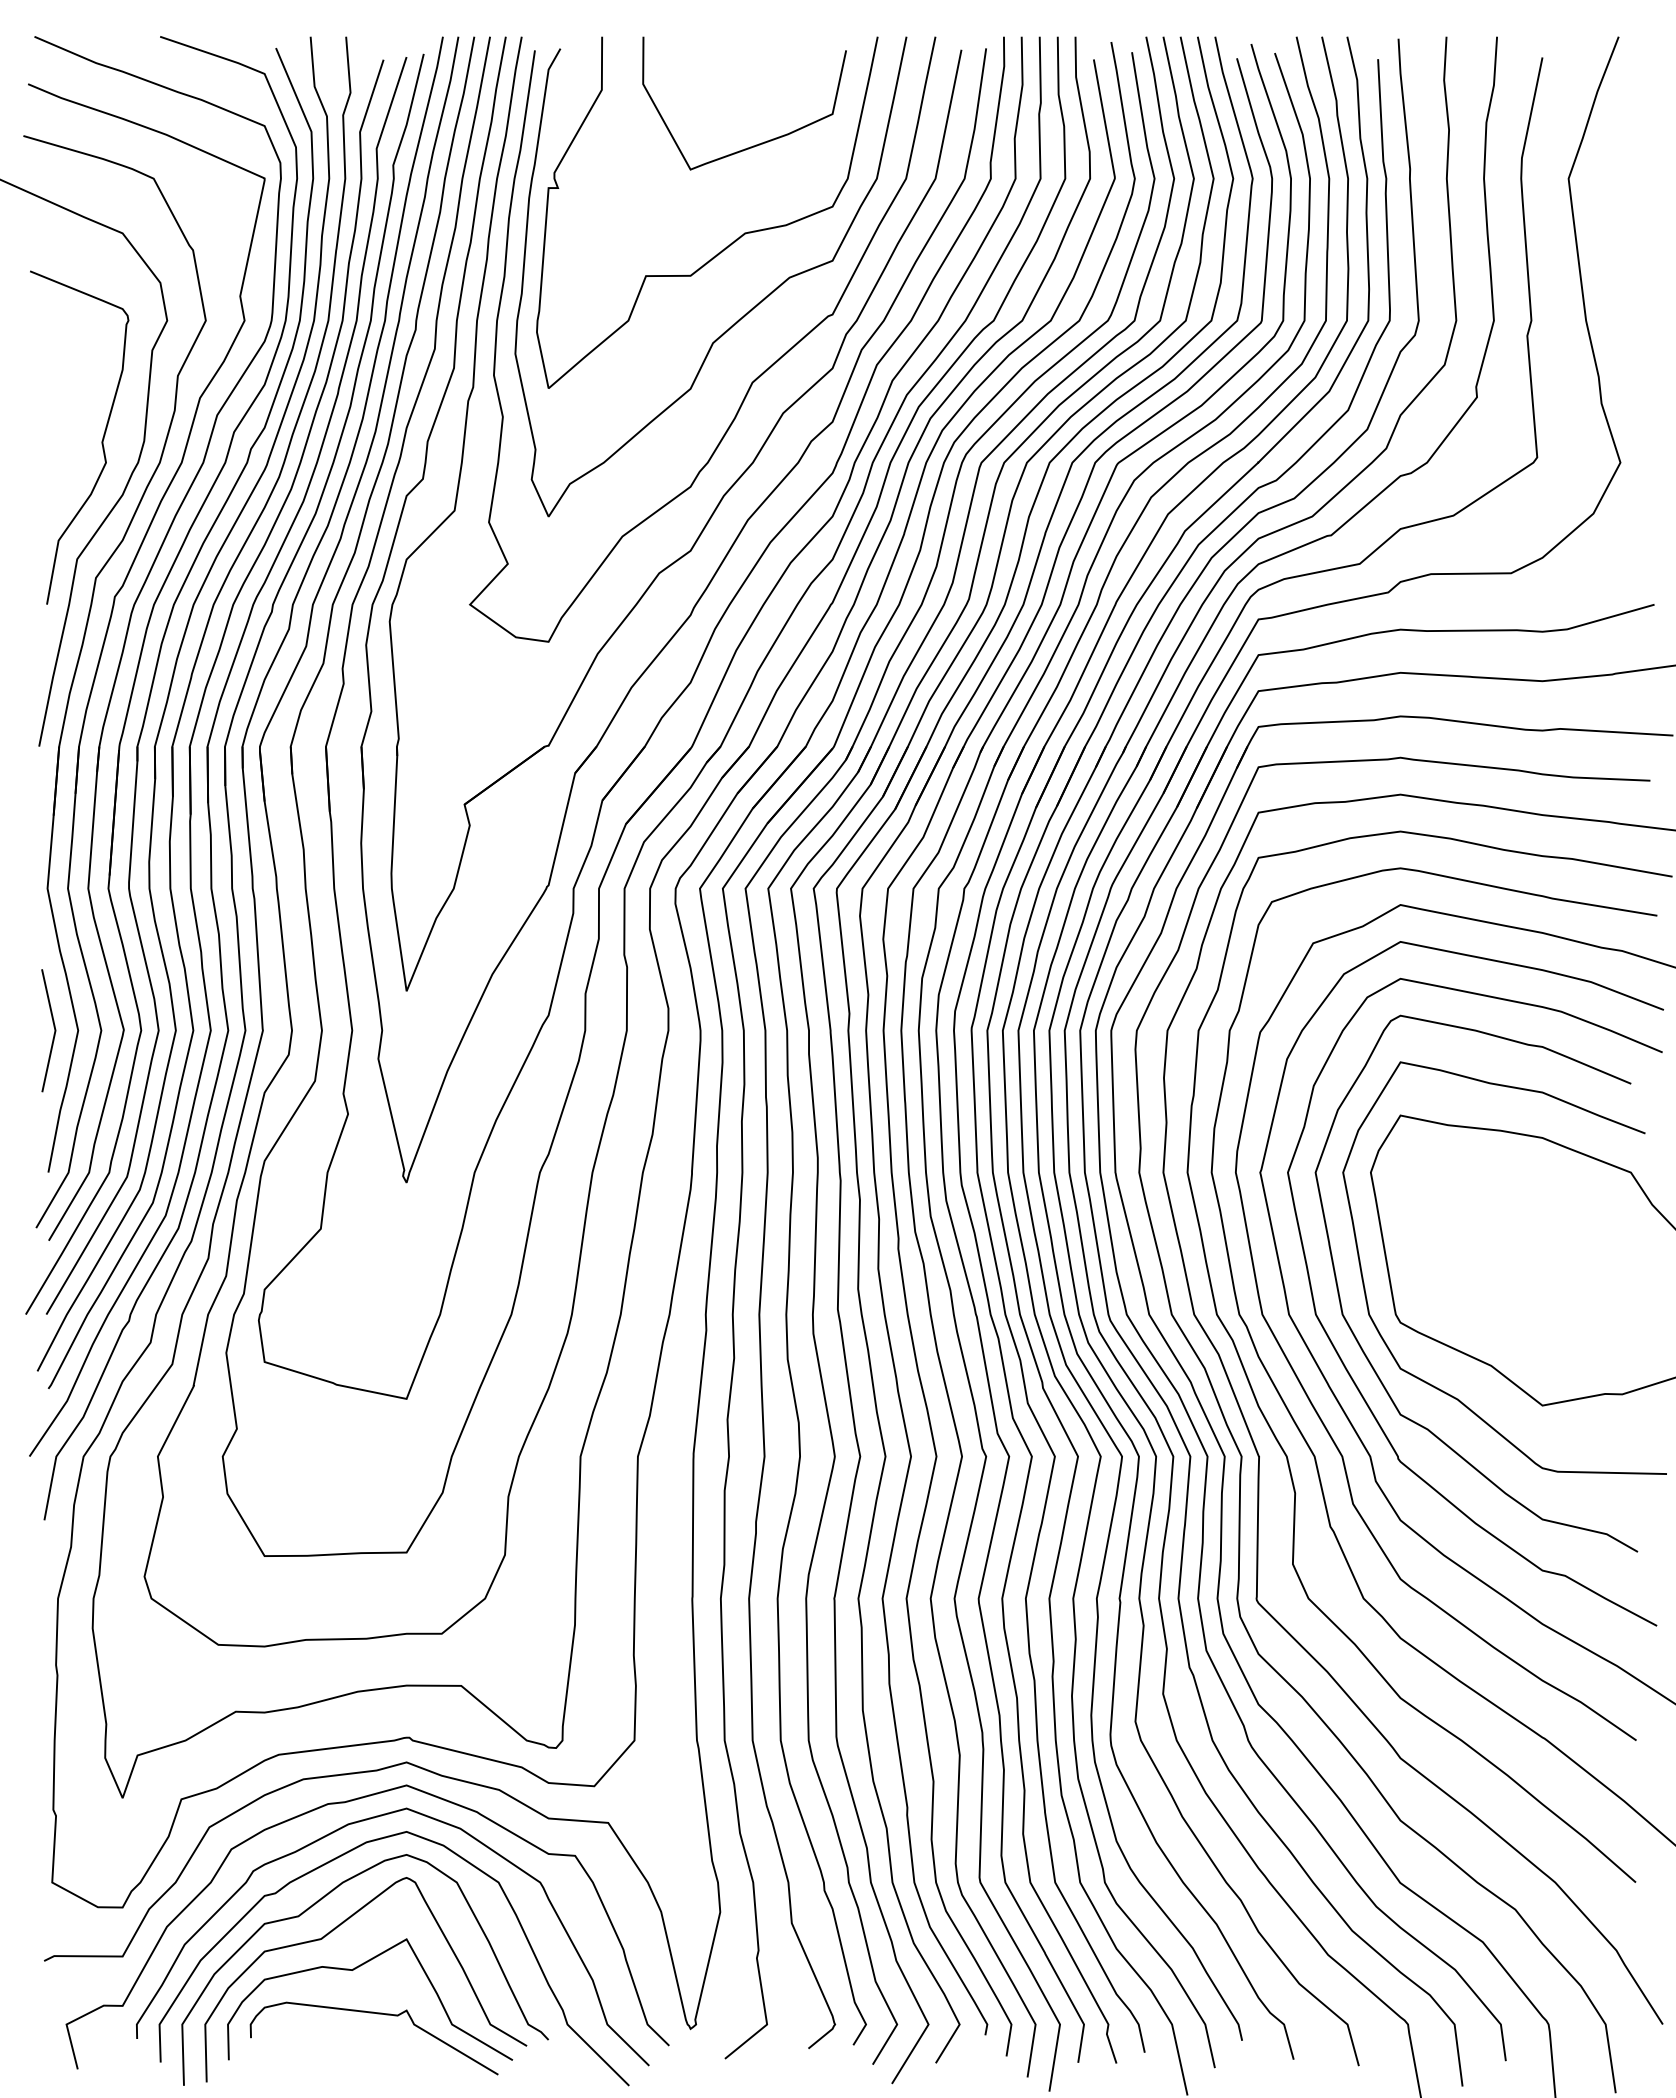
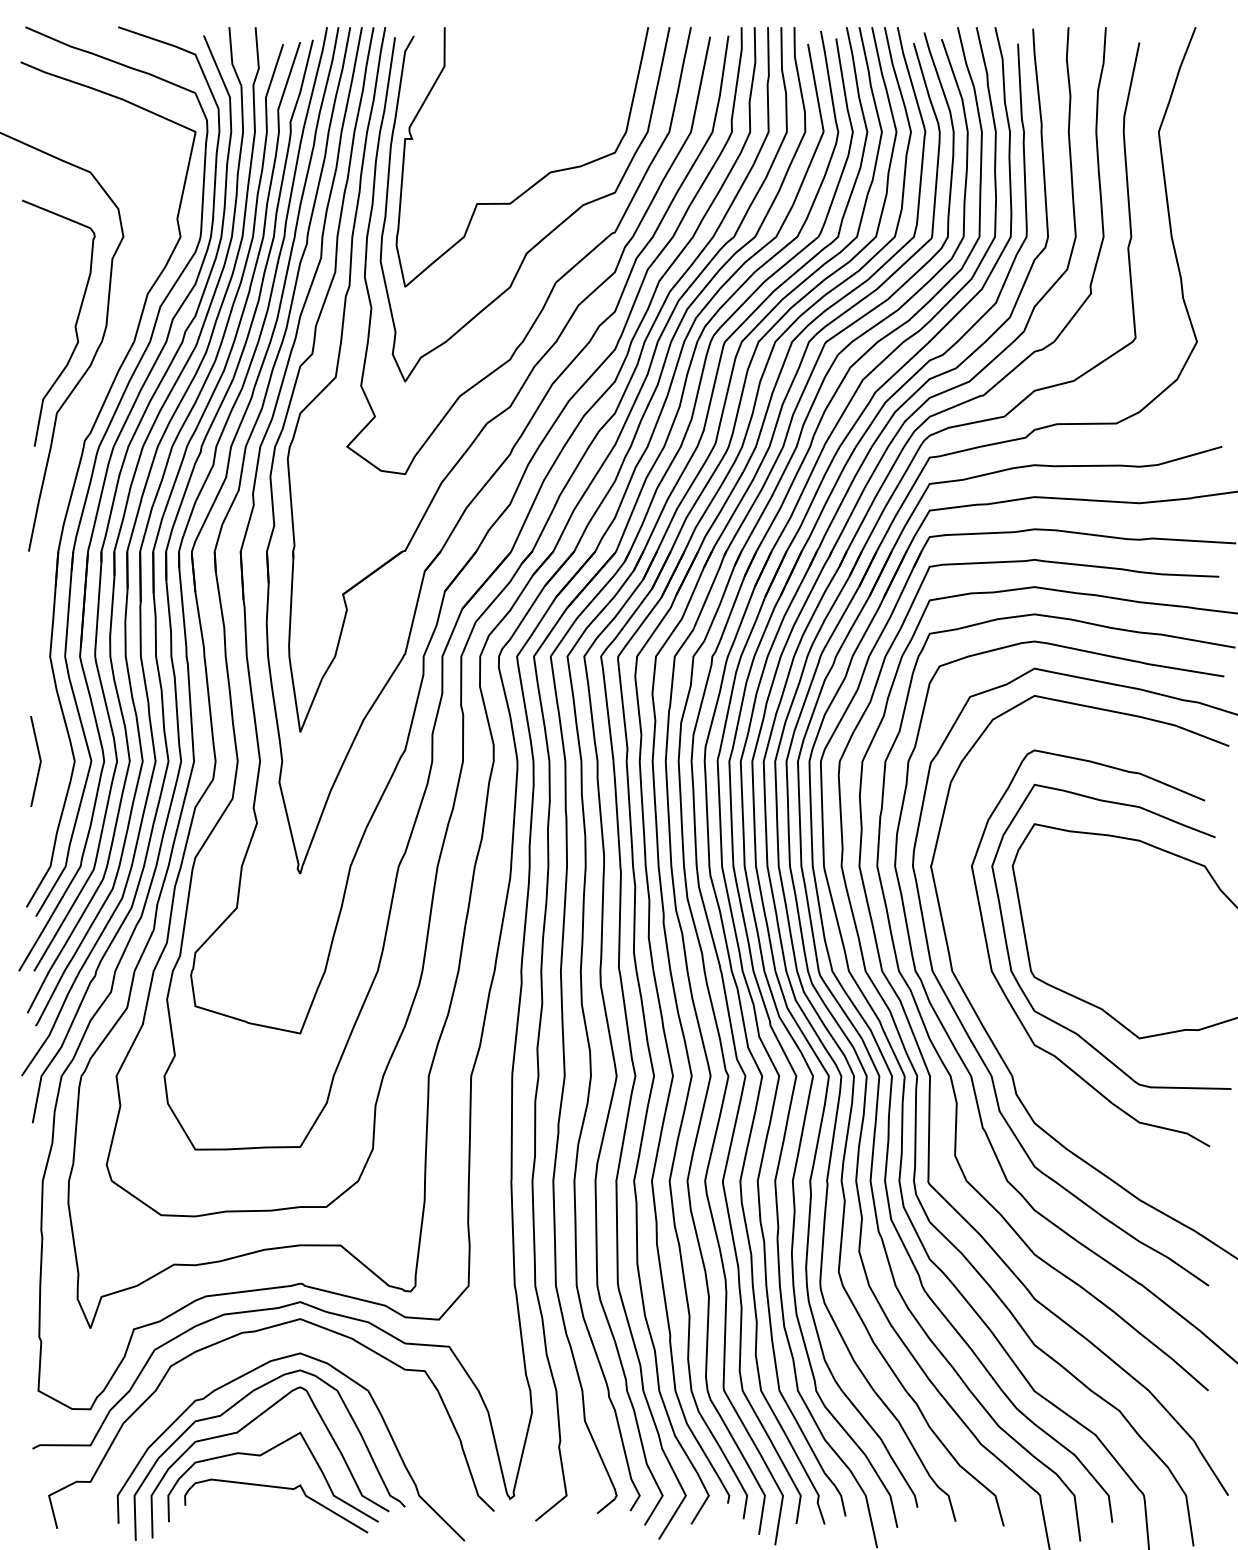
curve: (758, 143) -> (560, 106), removed
part: (83, 645) -> (61, 476), removed
curve: (1351, 1375) -> (998, 1016), removed
curve: (356, 1823) -> (263, 1347), removed

